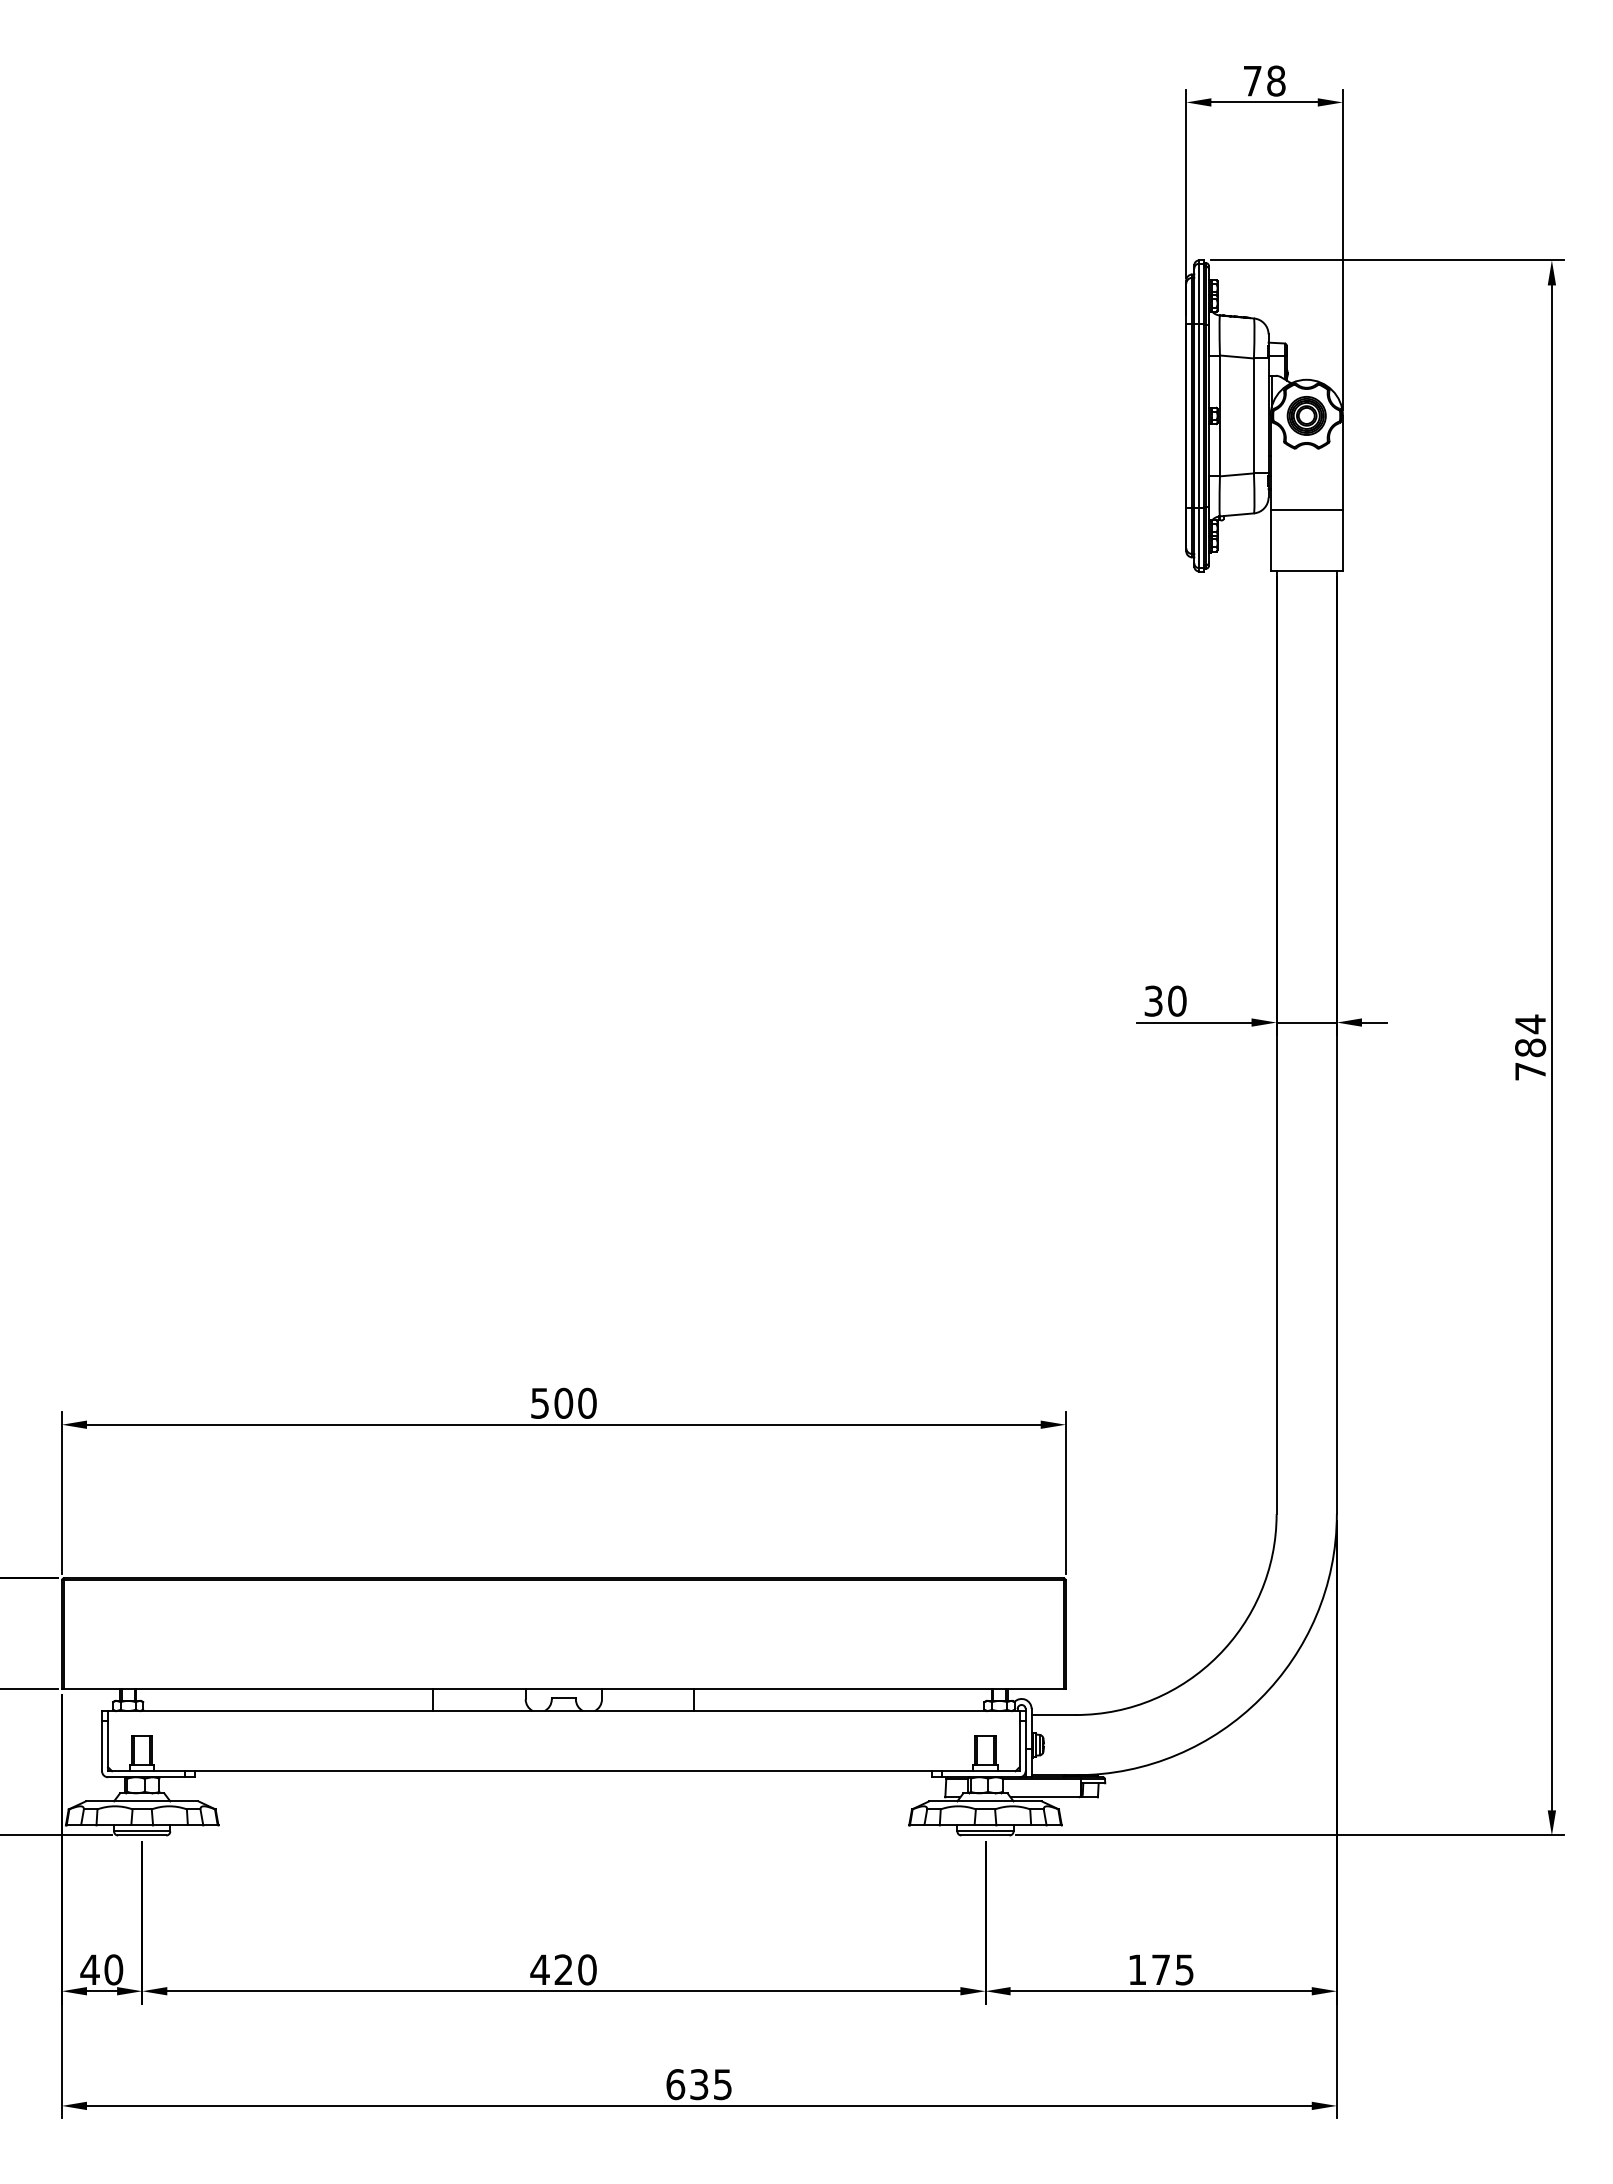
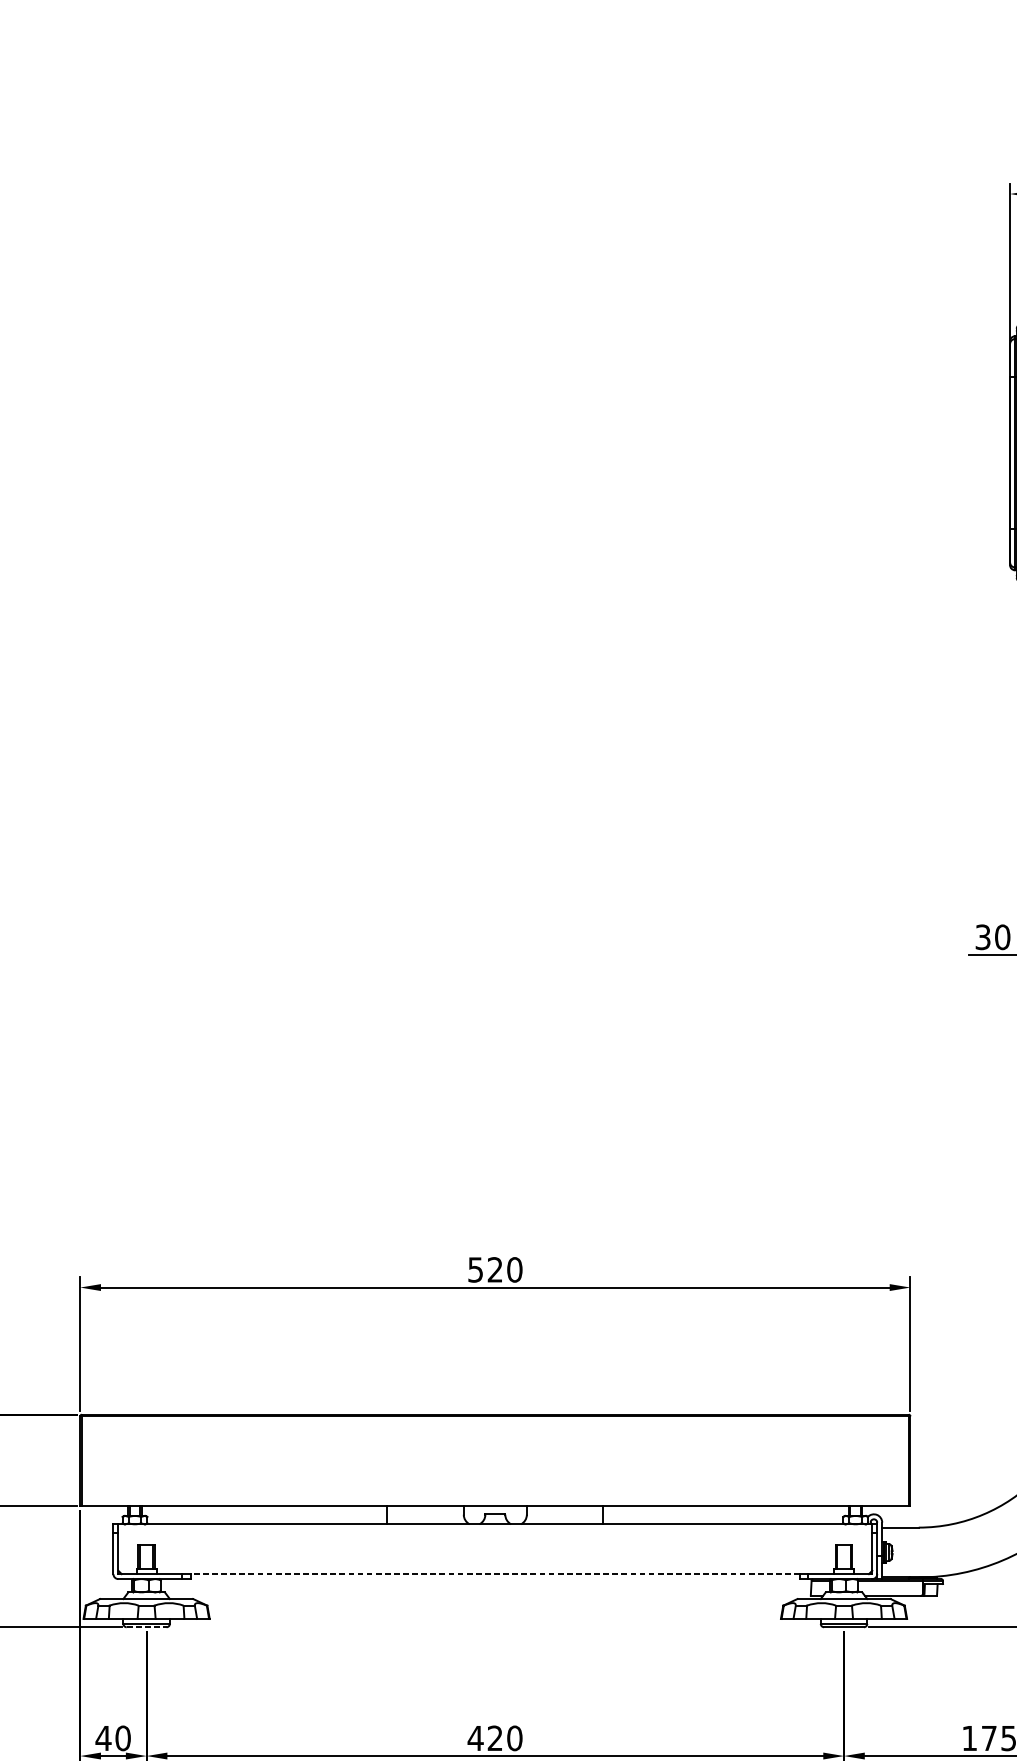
text: (563, 1402) -> (495, 1269), 500 -> 520
line: (563, 1771) -> (495, 1574), solid -> dashed
line: (142, 1835) -> (146, 1627), solid -> dashed

